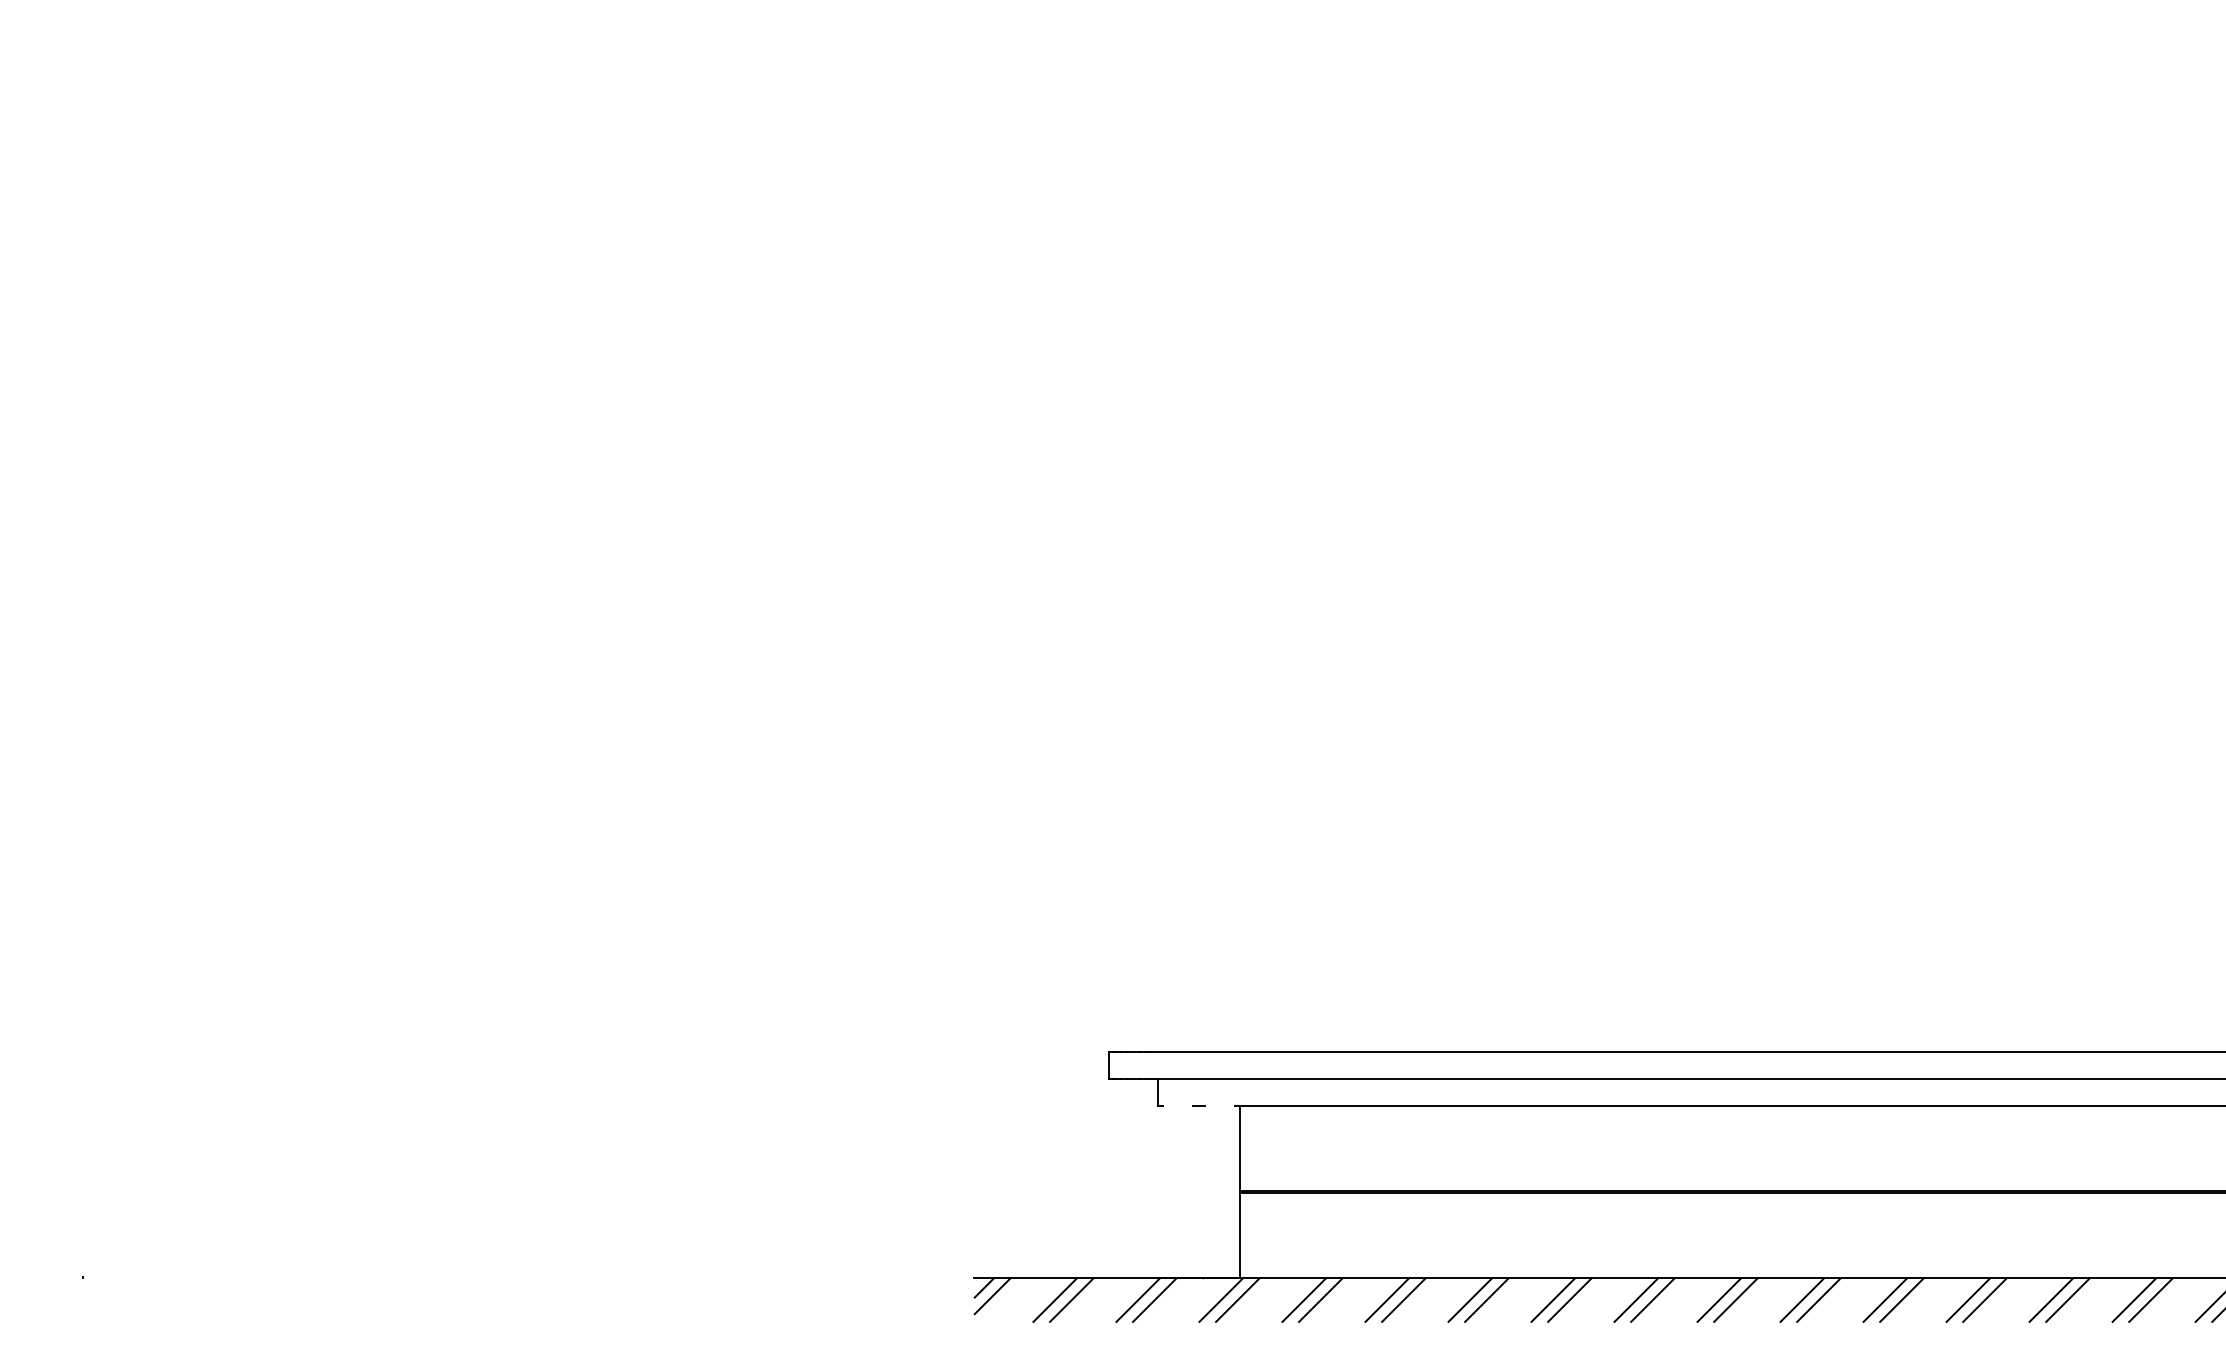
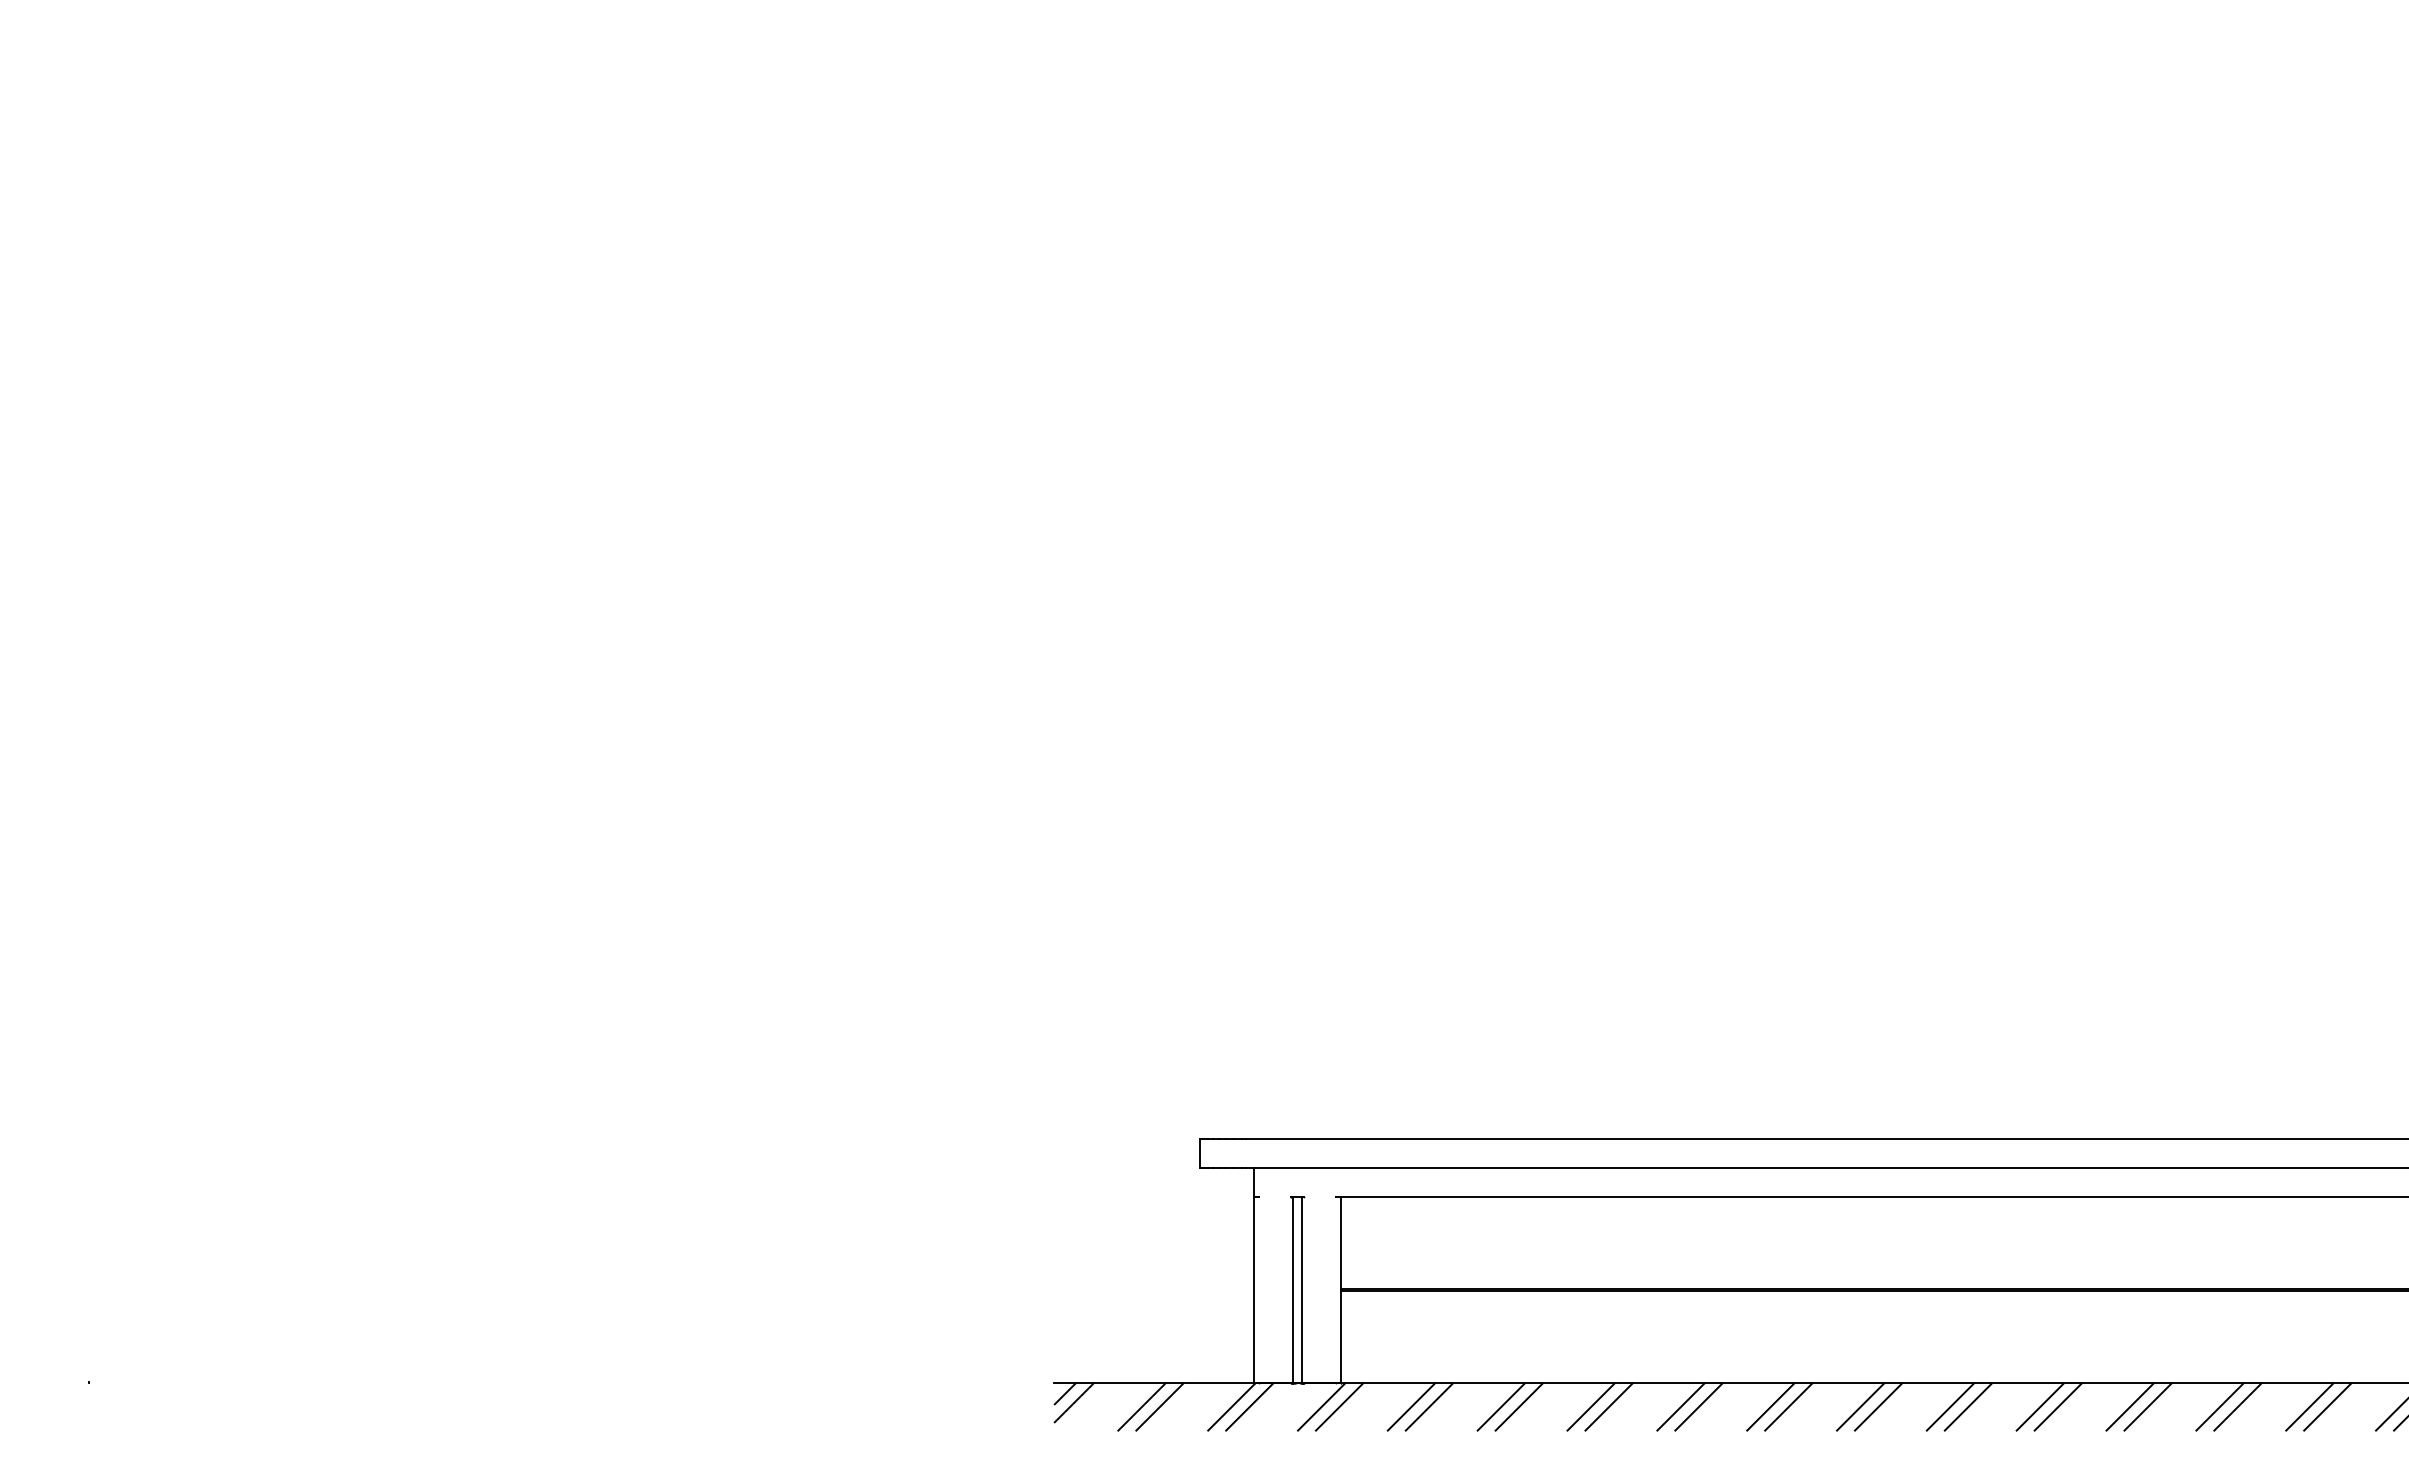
line: (1158, 1191) -> (1253, 1289), added
line: (1194, 1191) -> (1292, 1289), added
line: (1203, 1191) -> (1302, 1289), added

